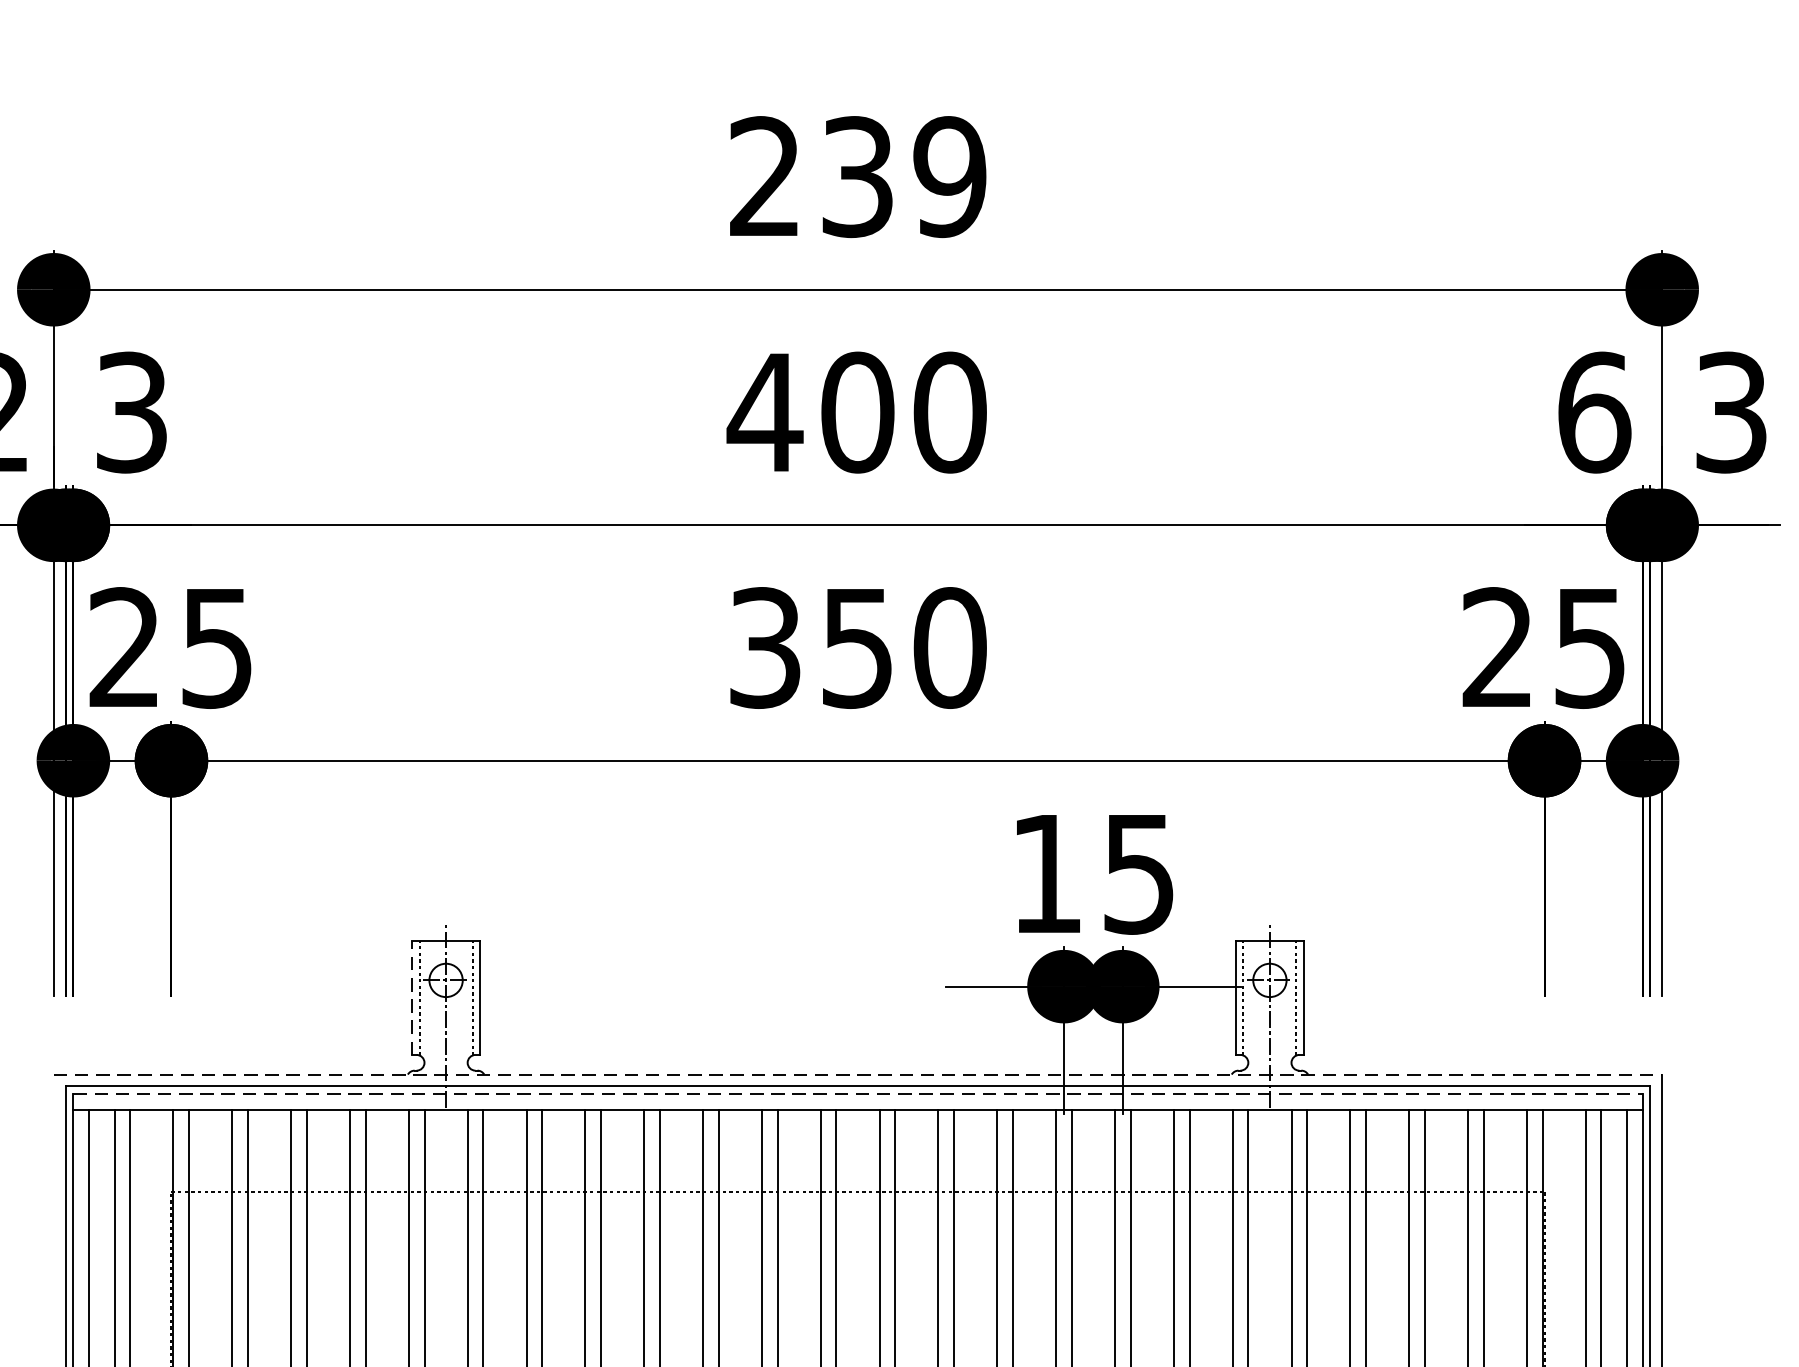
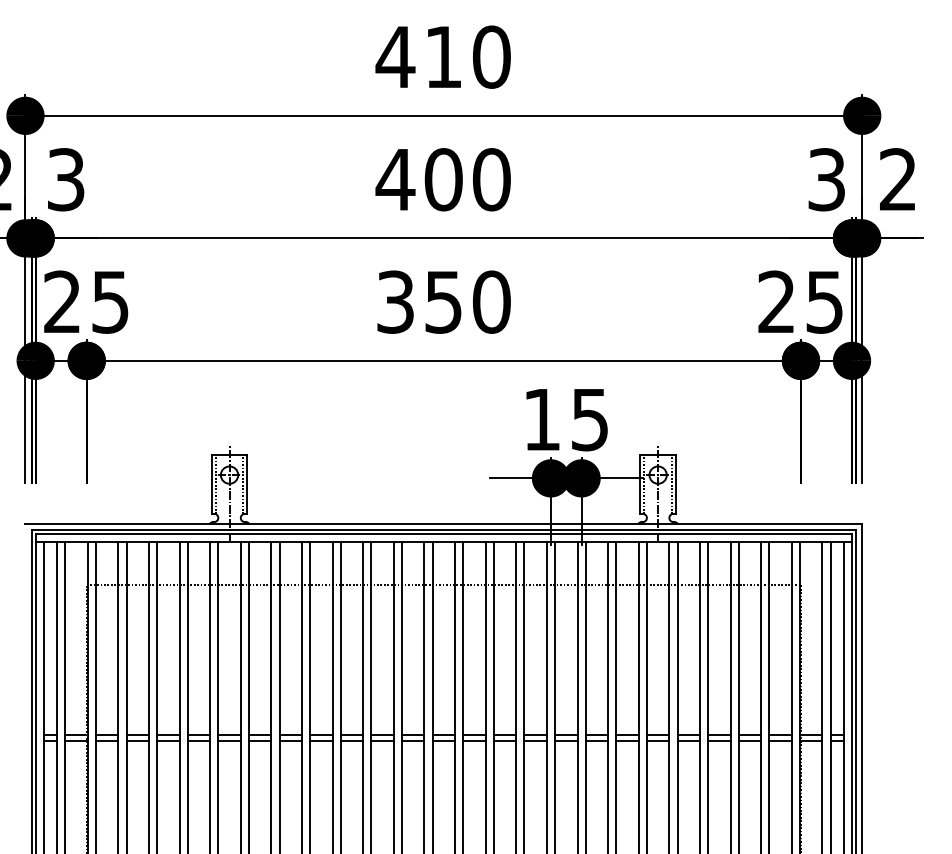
text: (855, 175) -> (442, 56), 239 -> 410
text: (1595, 412) -> (827, 179), 6 -> 3
text: (1731, 412) -> (898, 179), 3 -> 2
line: (411, 998) -> (211, 484), dashed -> solid
line: (859, 1075) -> (444, 524), dashed -> solid
line: (859, 1094) -> (444, 534), dashed -> solid

